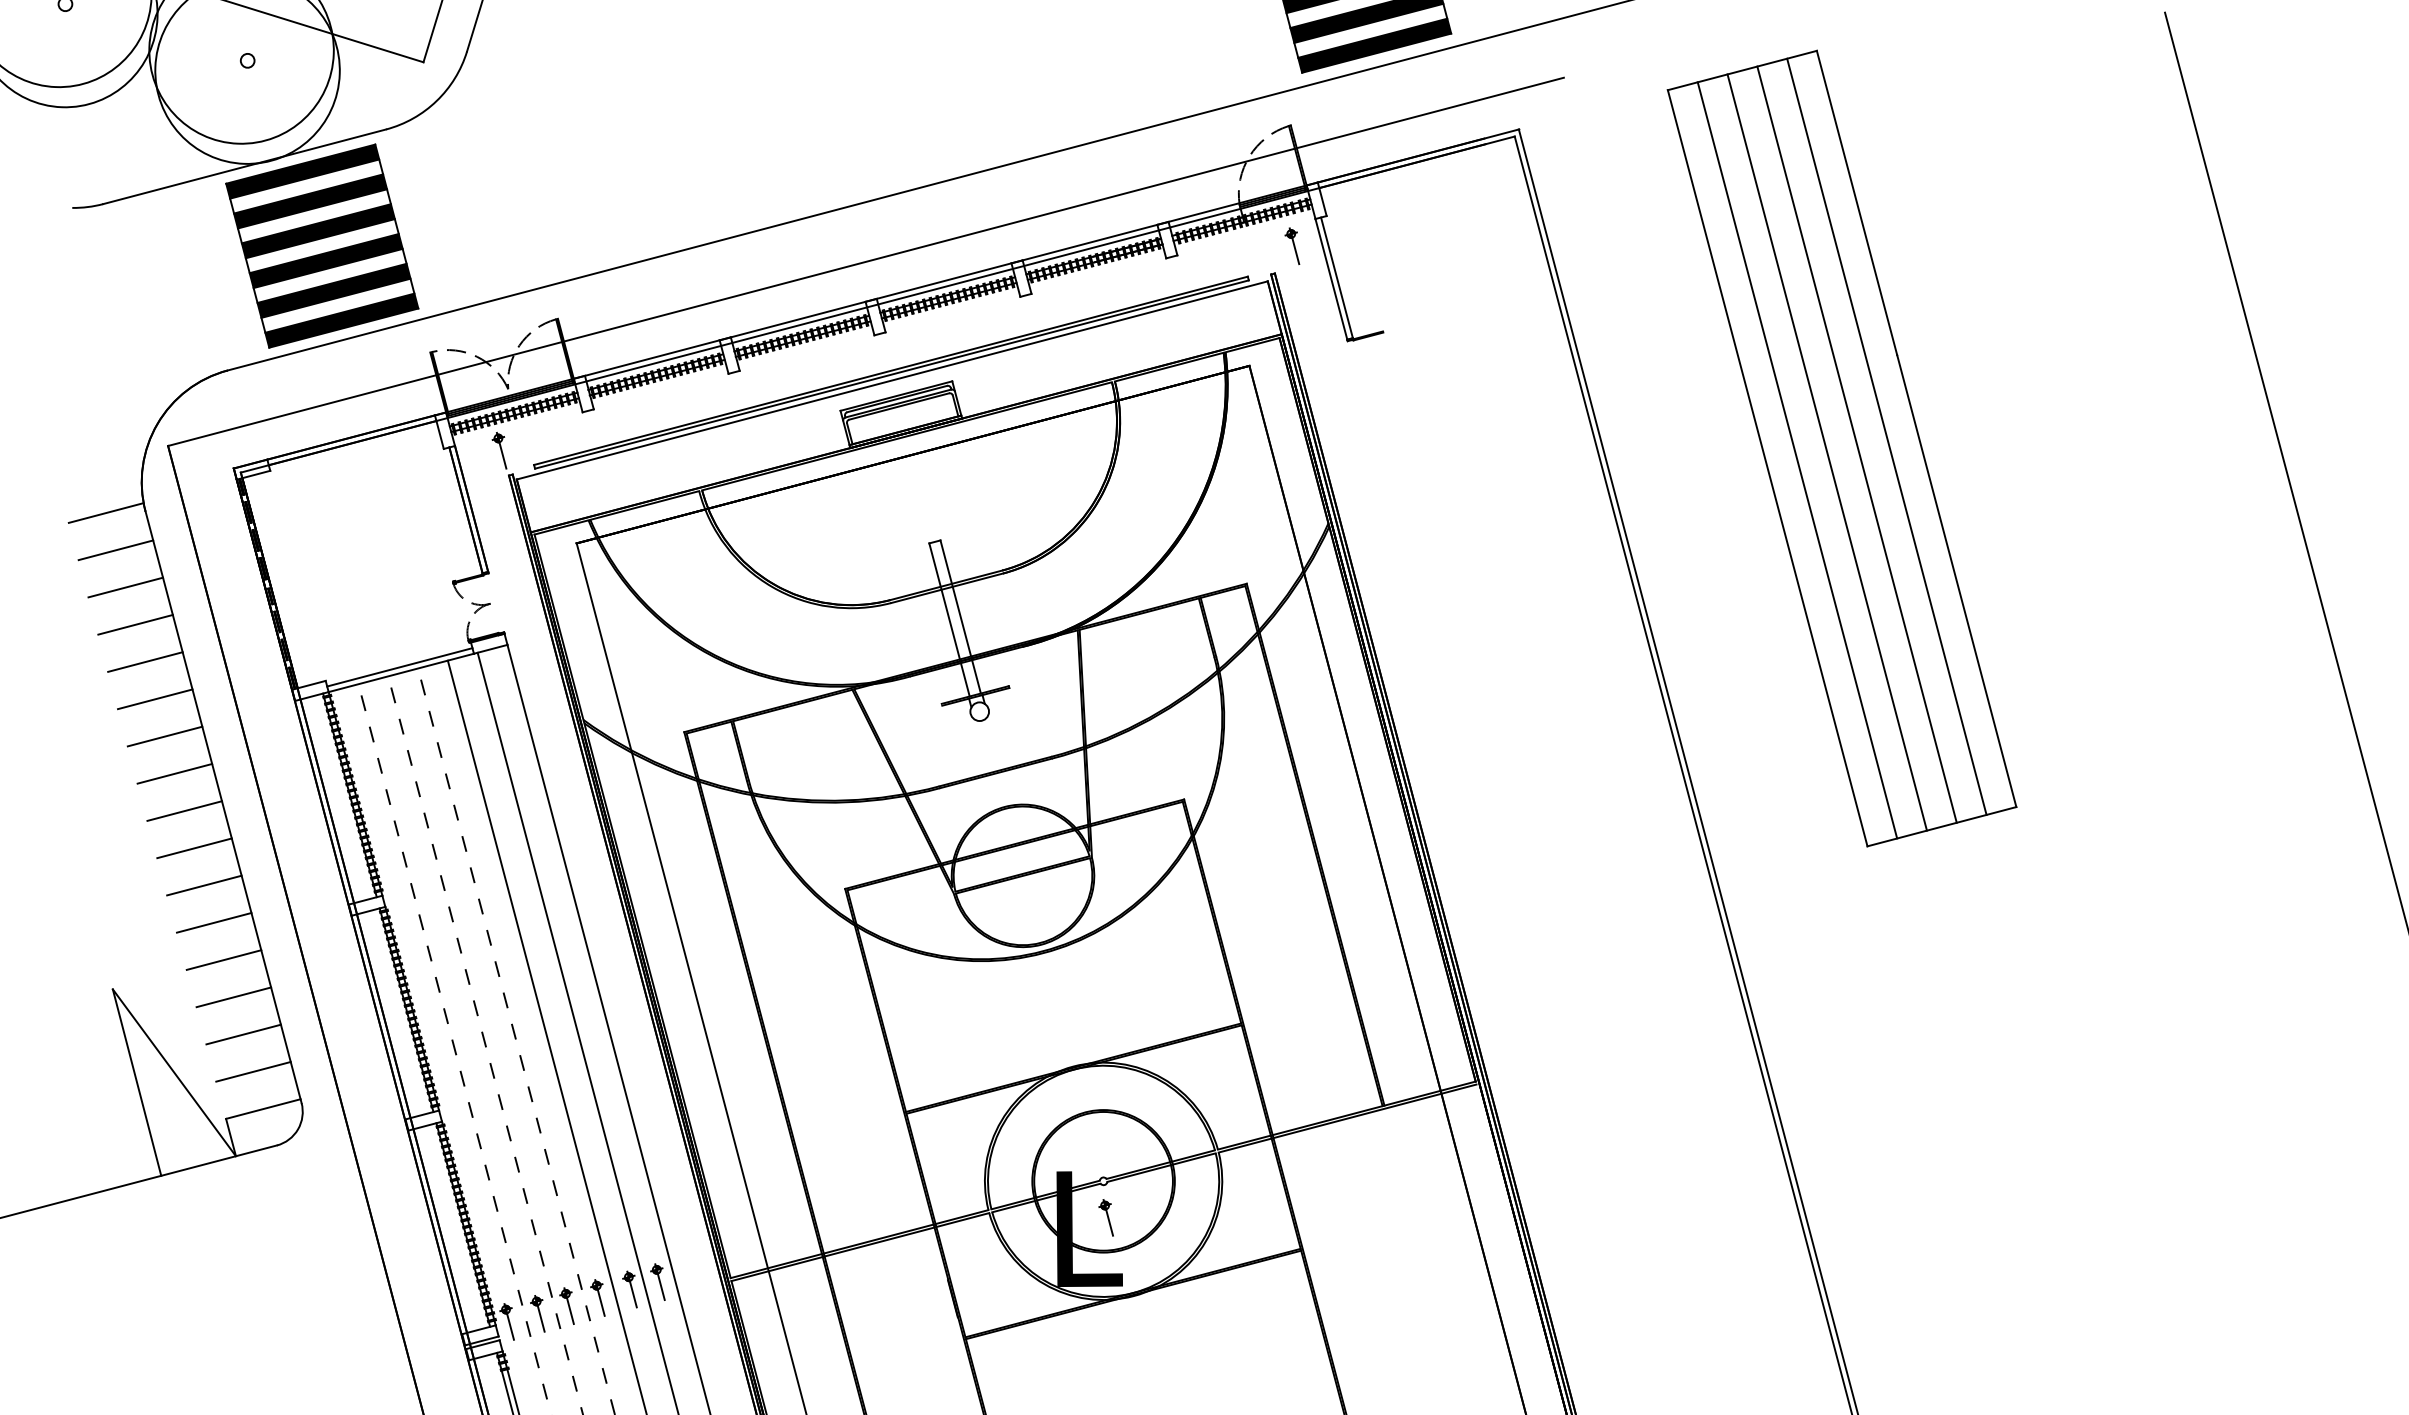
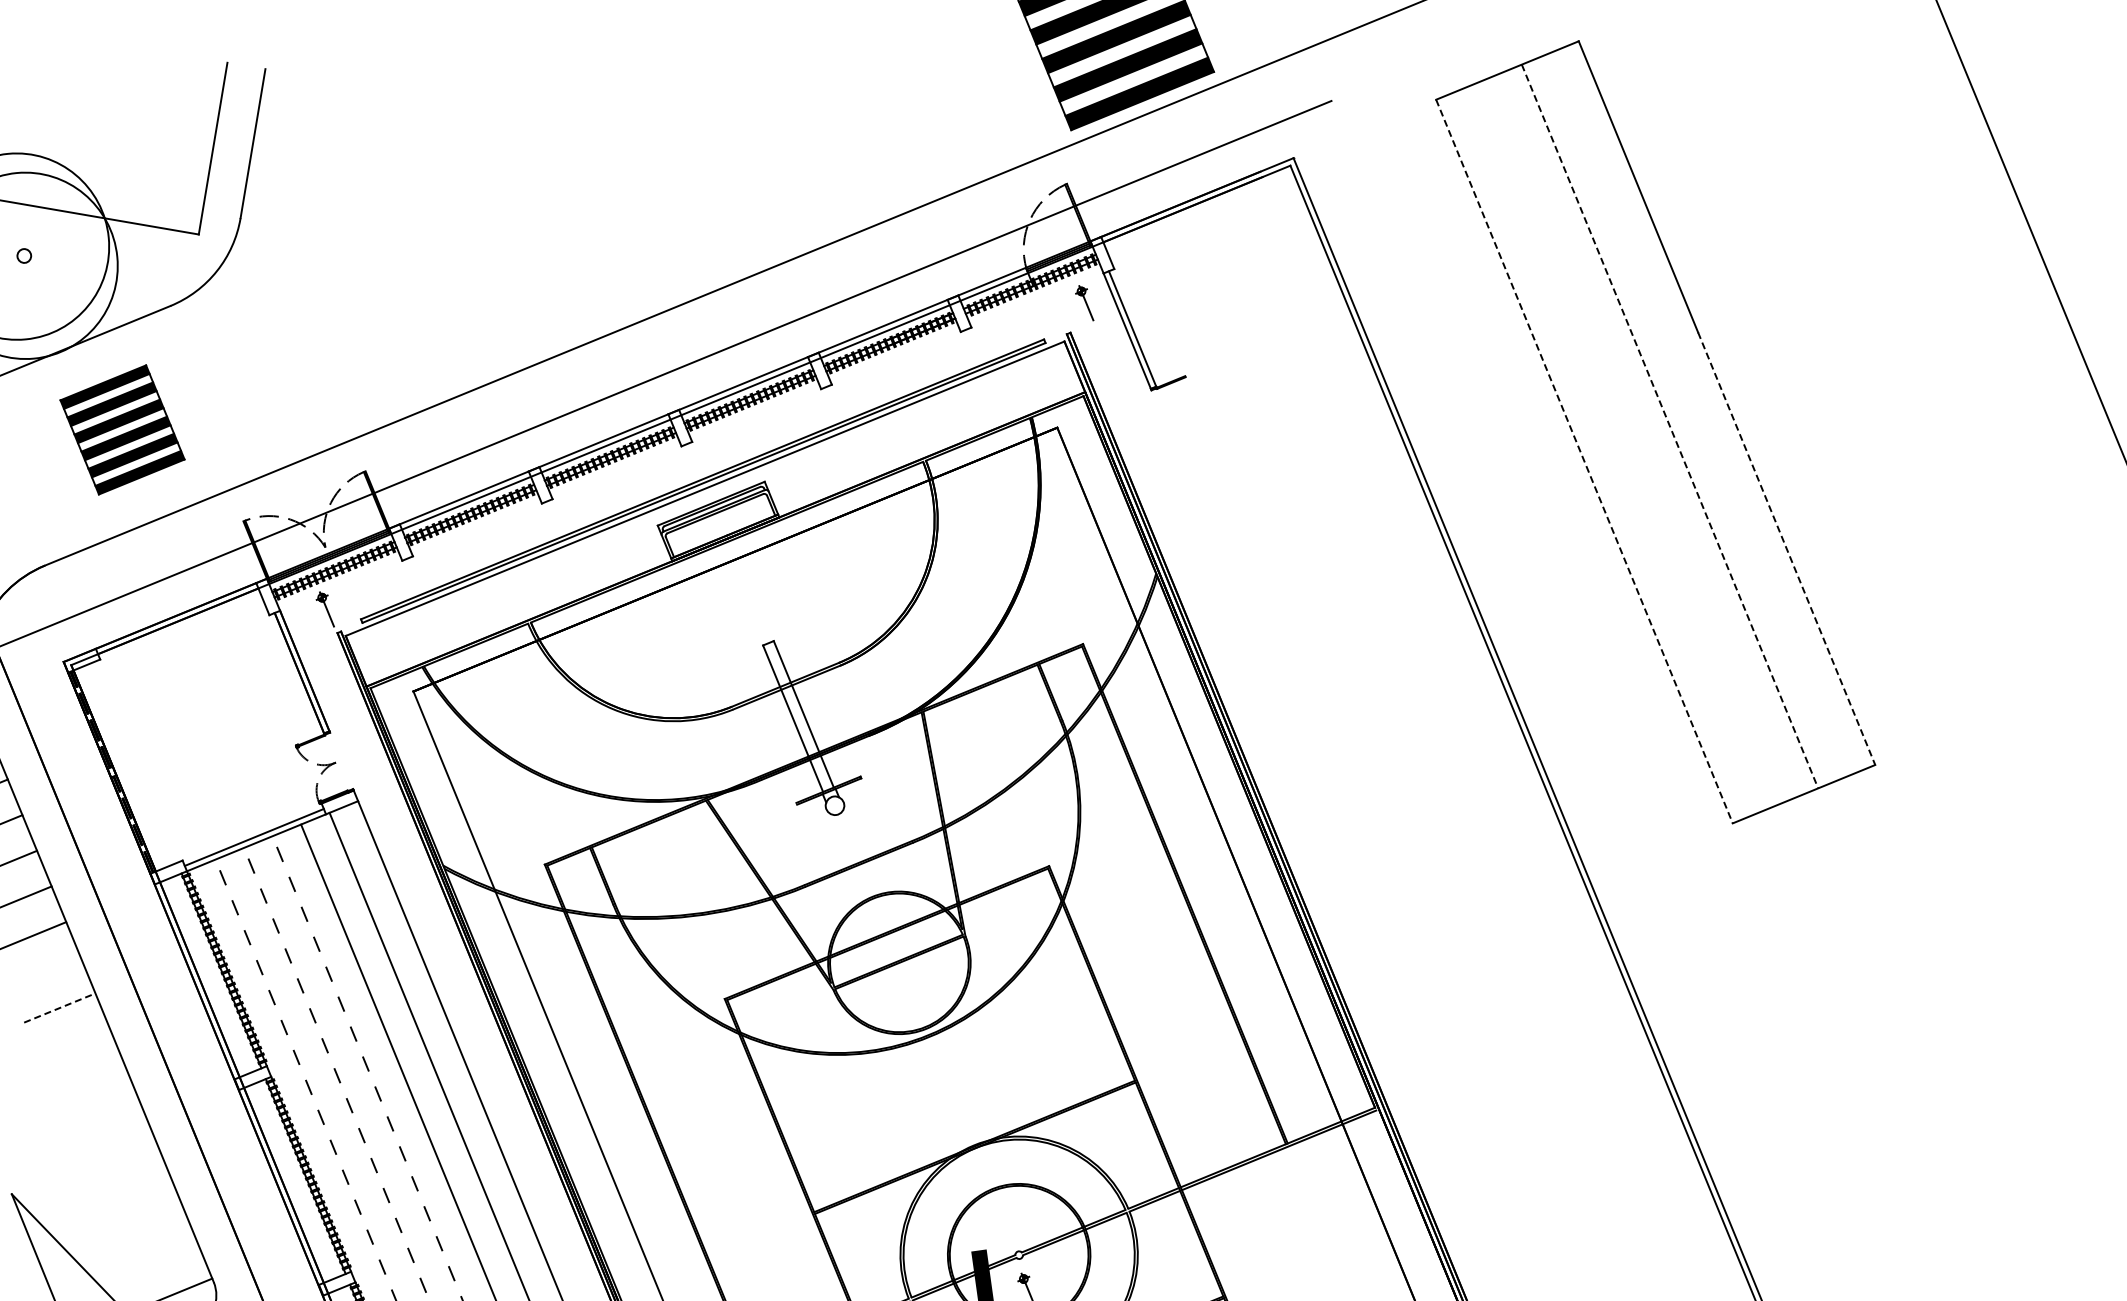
part: (322, 245) -> (122, 429), size x0.6
line: (1886, 436) -> (1698, 414), removed
line: (1857, 445) -> (1670, 427), solid -> dashed
line: (1826, 452) -> (1640, 438), removed
line: (1797, 460) -> (1613, 449), removed
line: (1767, 468) -> (1584, 461), solid -> dashed
line: (1956, 581) -> (1786, 549), solid -> dashed
line: (174, 773) -> (44, 972), removed
line: (184, 811) -> (59, 1008), solid -> dashed
line: (194, 848) -> (74, 1043), removed
line: (204, 885) -> (89, 1079), removed
line: (213, 922) -> (102, 1114), removed
line: (223, 959) -> (117, 1150), removed
line: (233, 997) -> (132, 1186), removed
line: (243, 1034) -> (147, 1221), removed
line: (253, 1071) -> (161, 1257), removed

